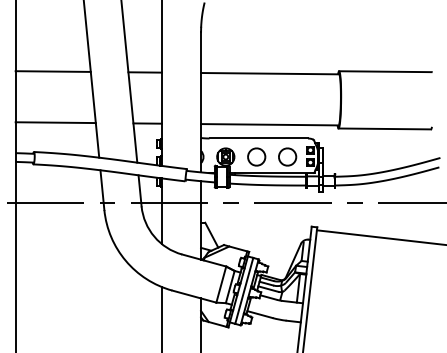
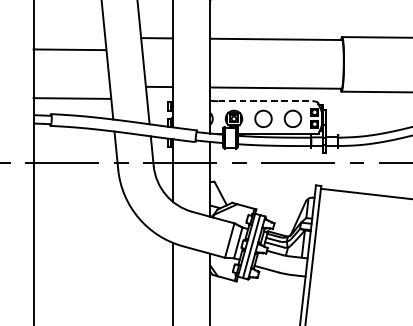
line: (52, 71) -> (68, 49), moved
line: (55, 122) -> (71, 98), moved
line: (259, 138) -> (266, 101), solid -> dashed

